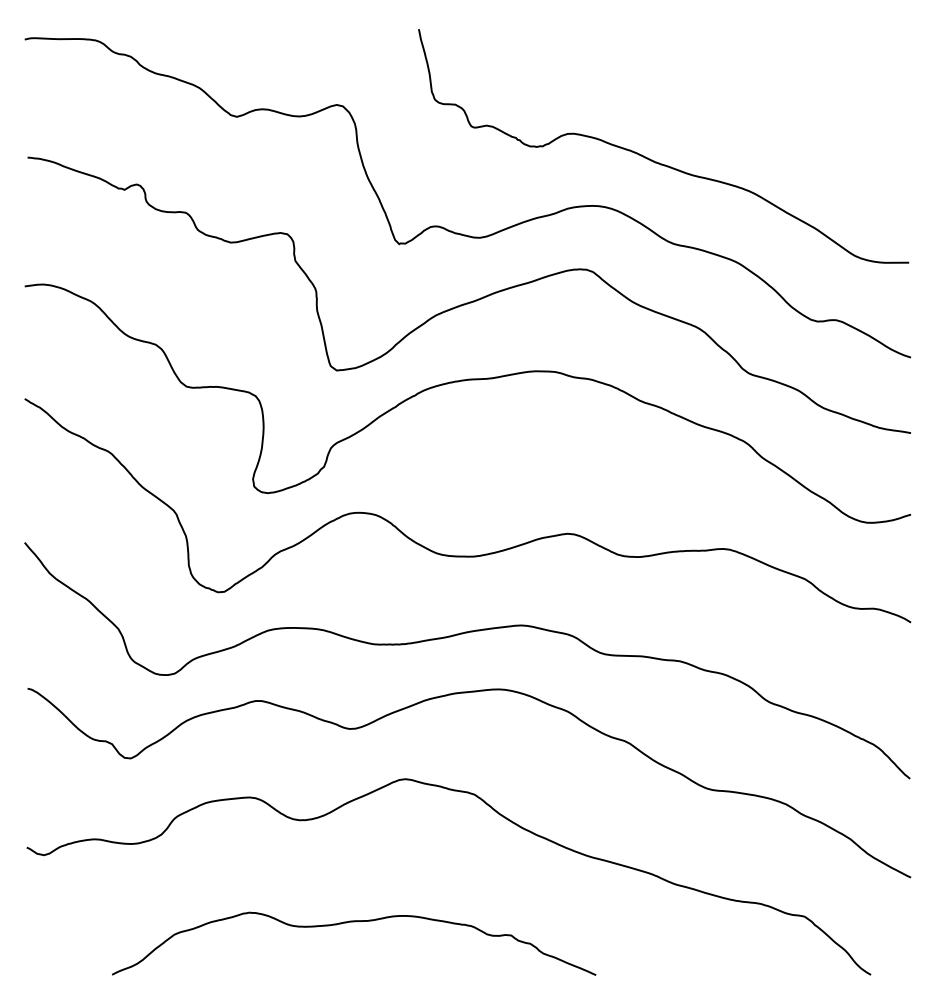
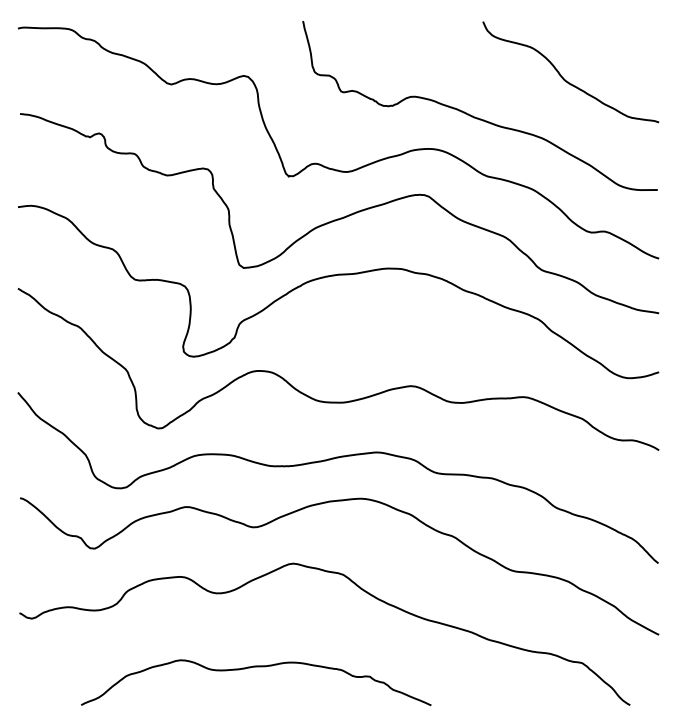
curve: (780, 108) -> (564, 78), added

